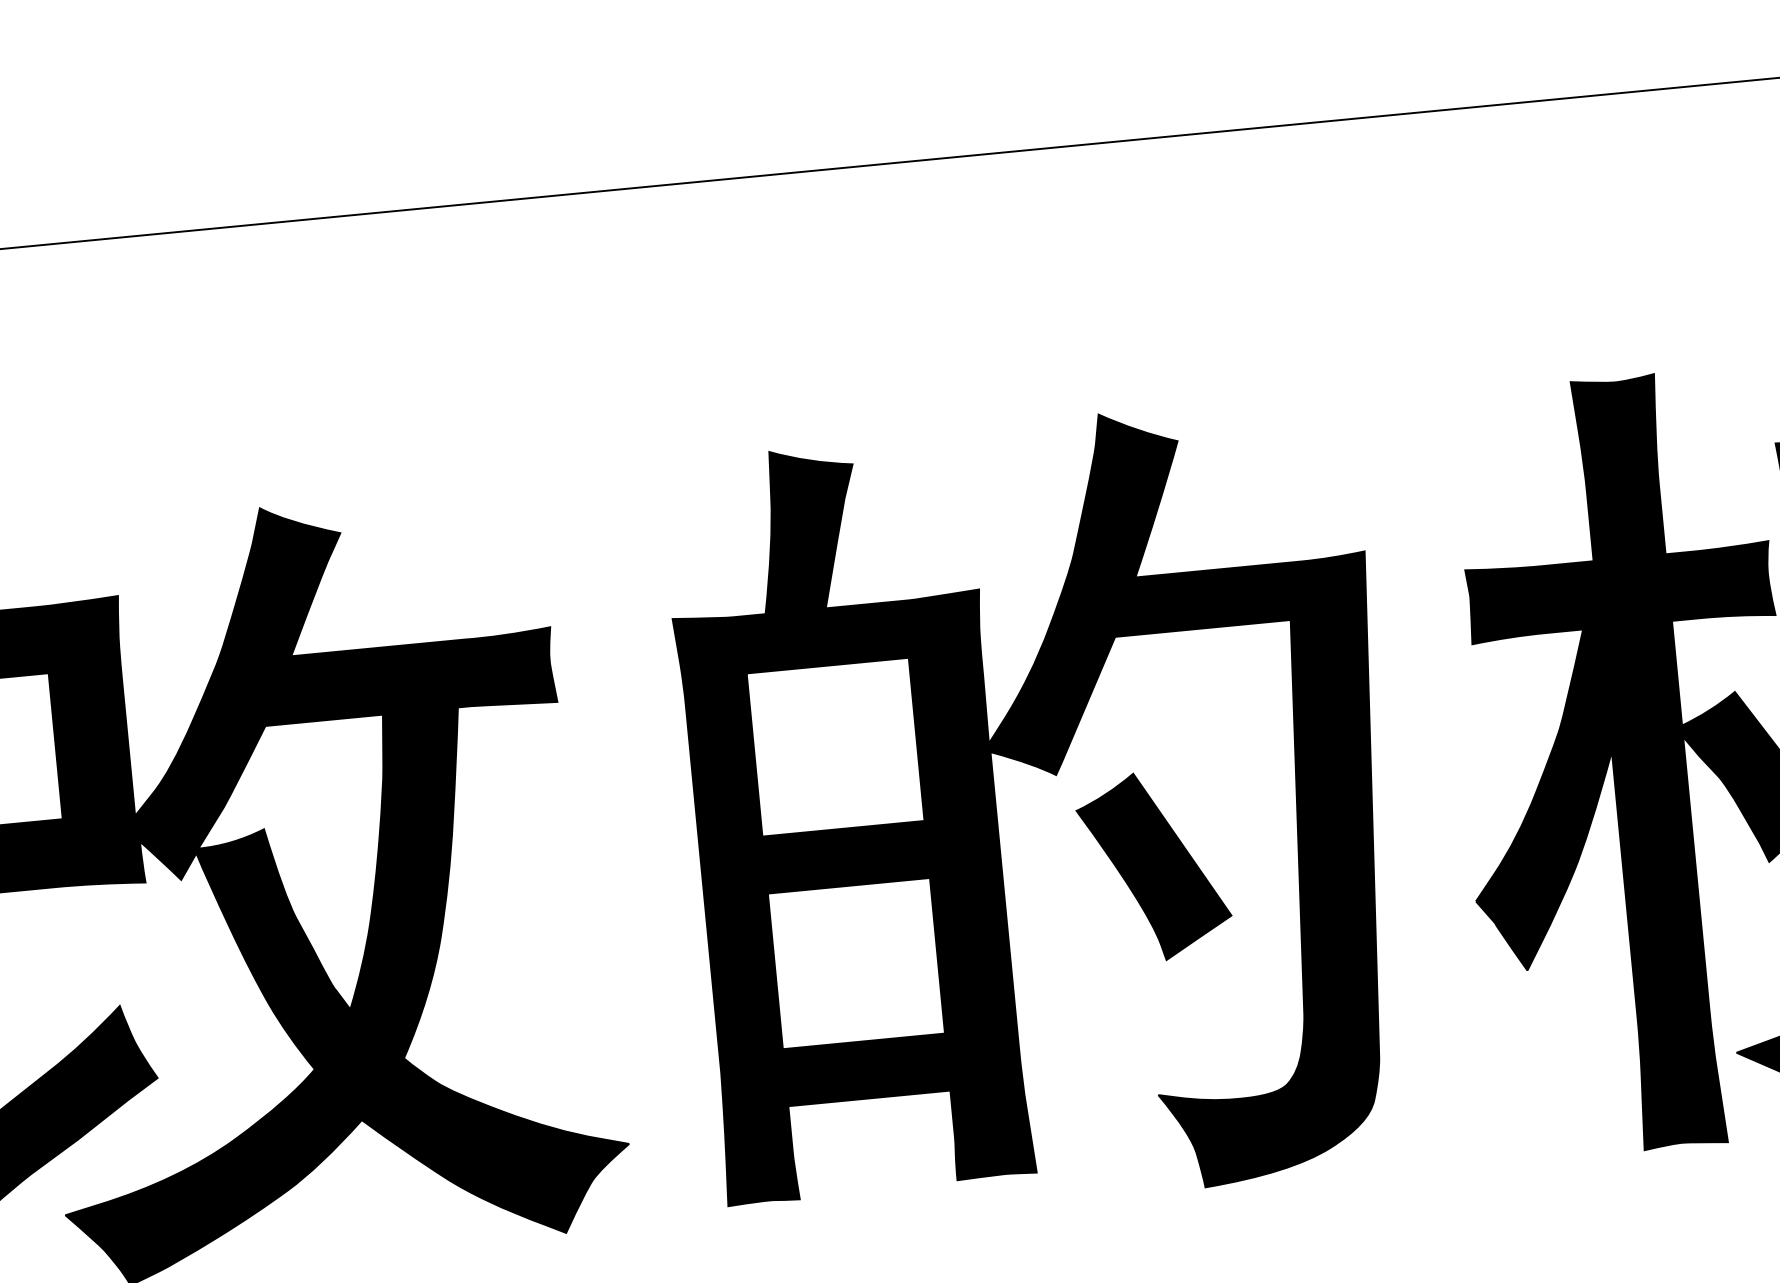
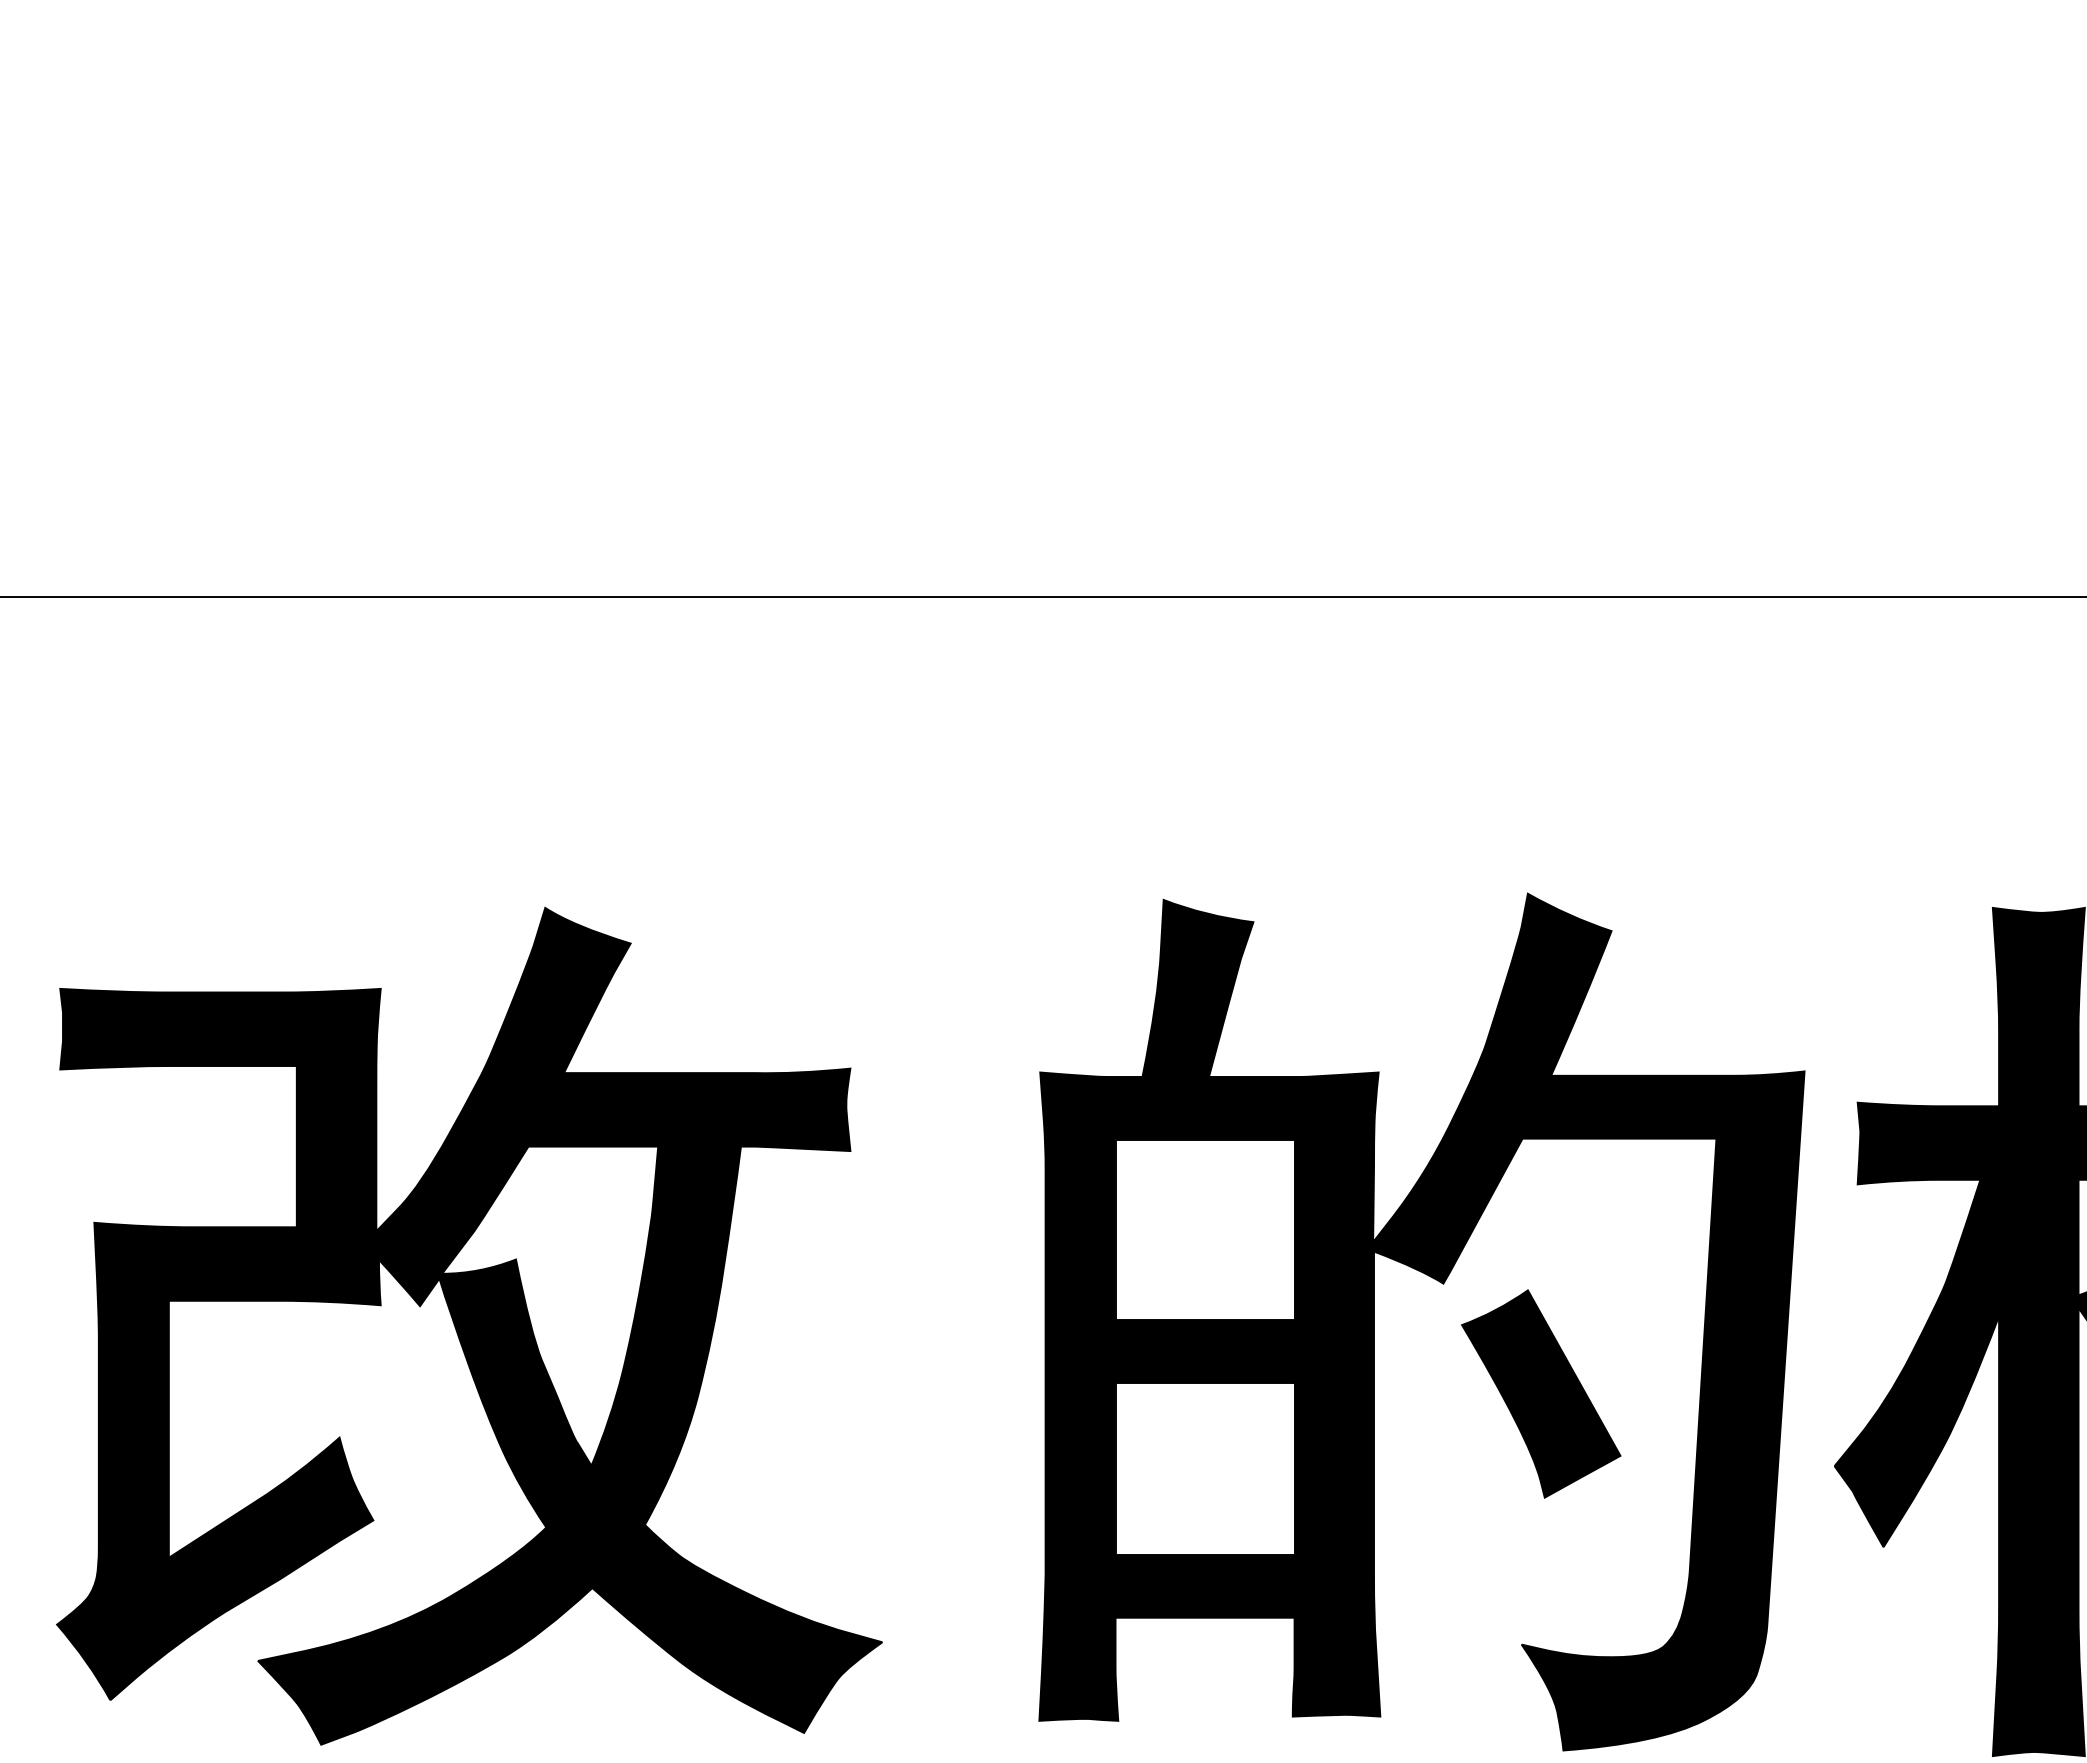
part: (1076, 810) -> (1461, 1324), moved

